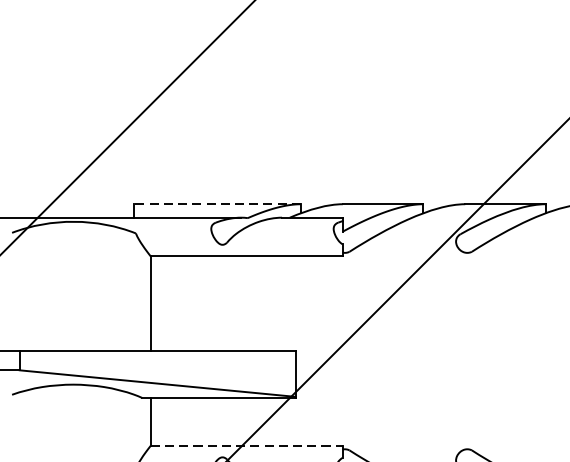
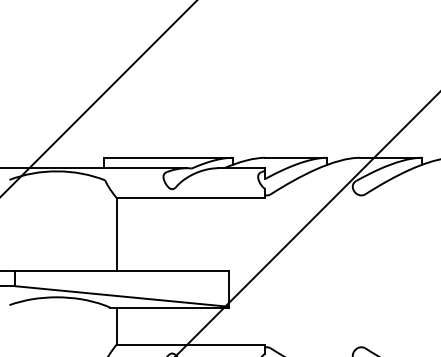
line: (216, 203) -> (167, 157), dashed -> solid
line: (247, 445) -> (191, 344), dashed -> solid

